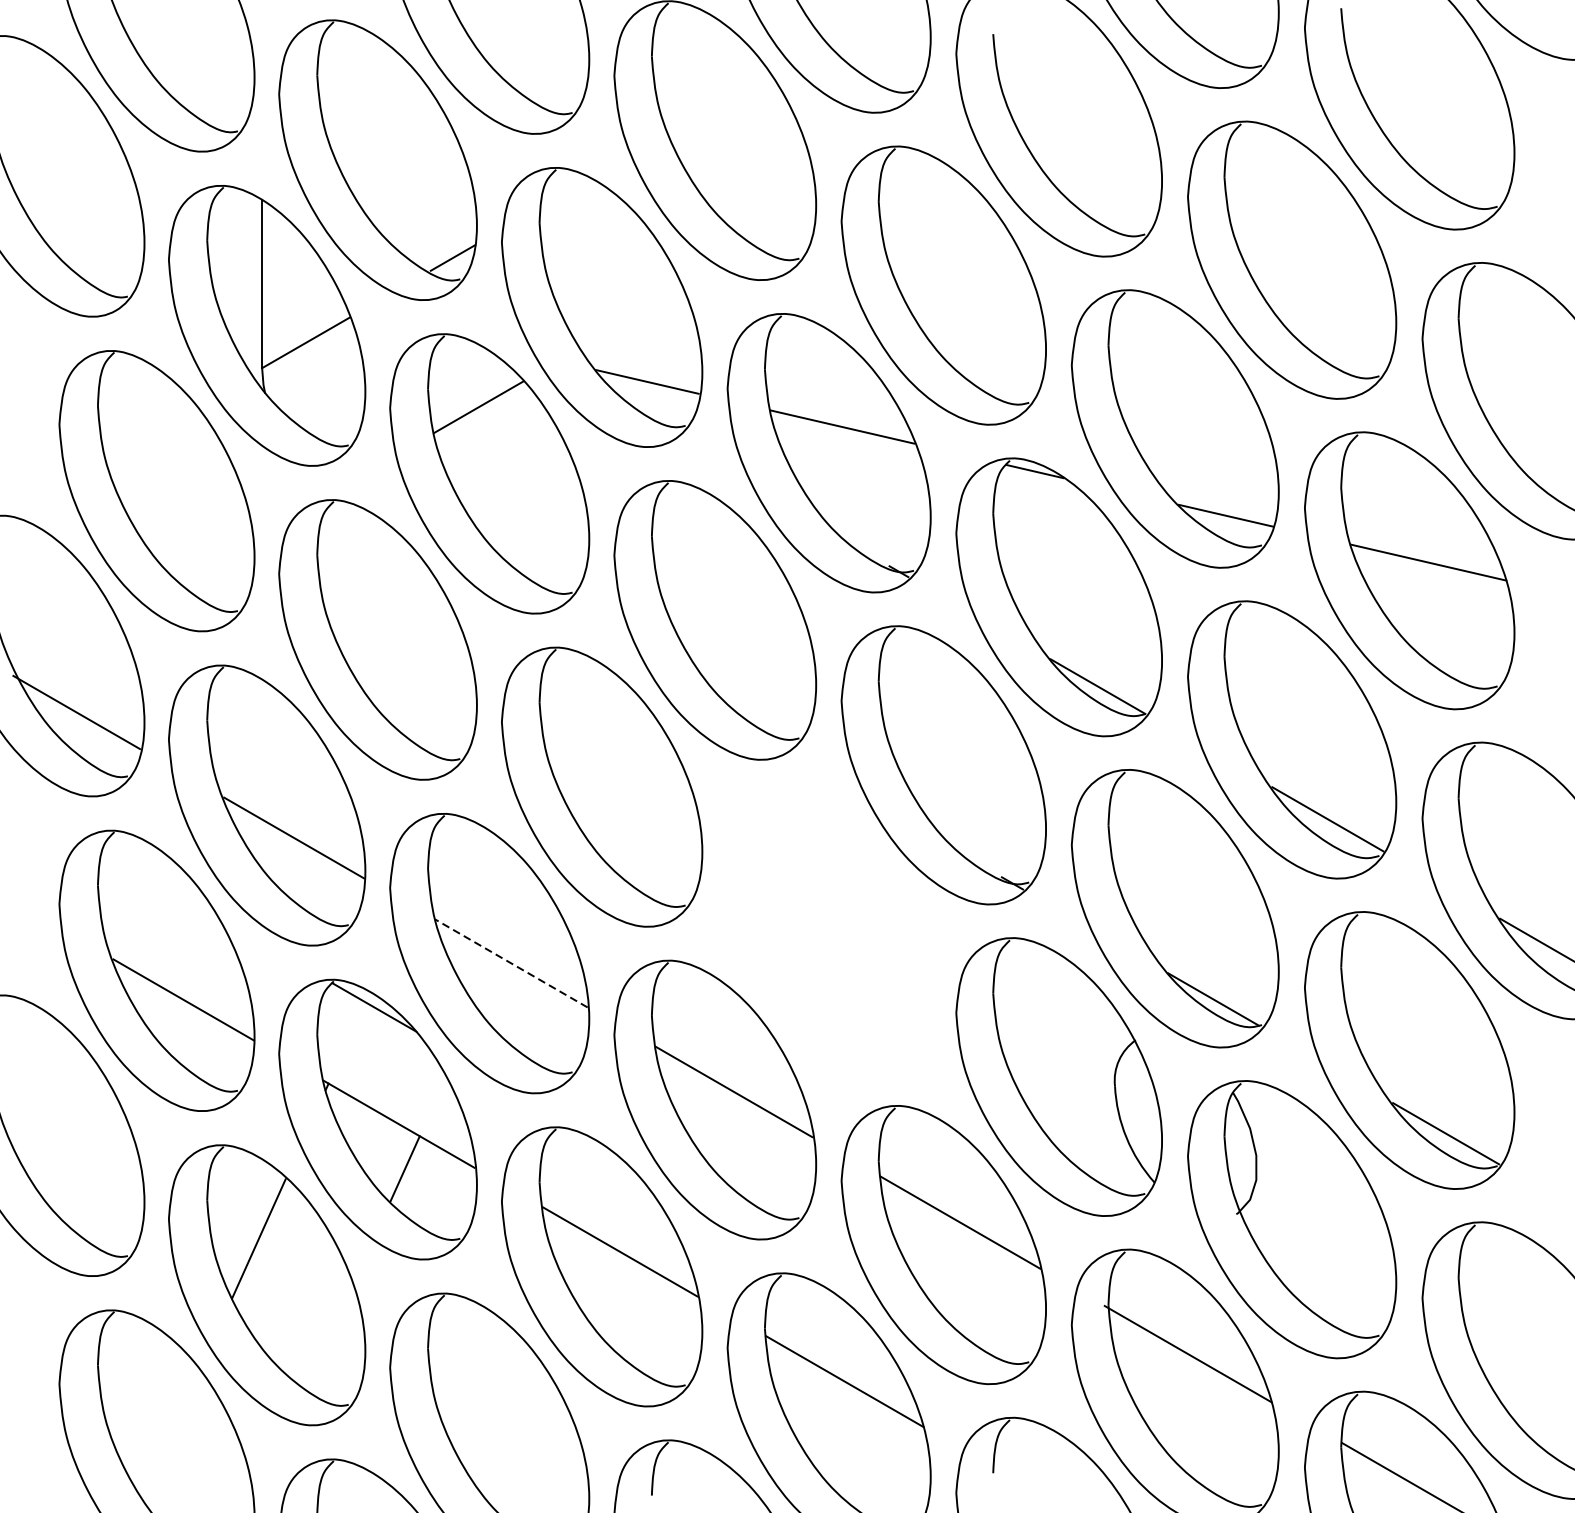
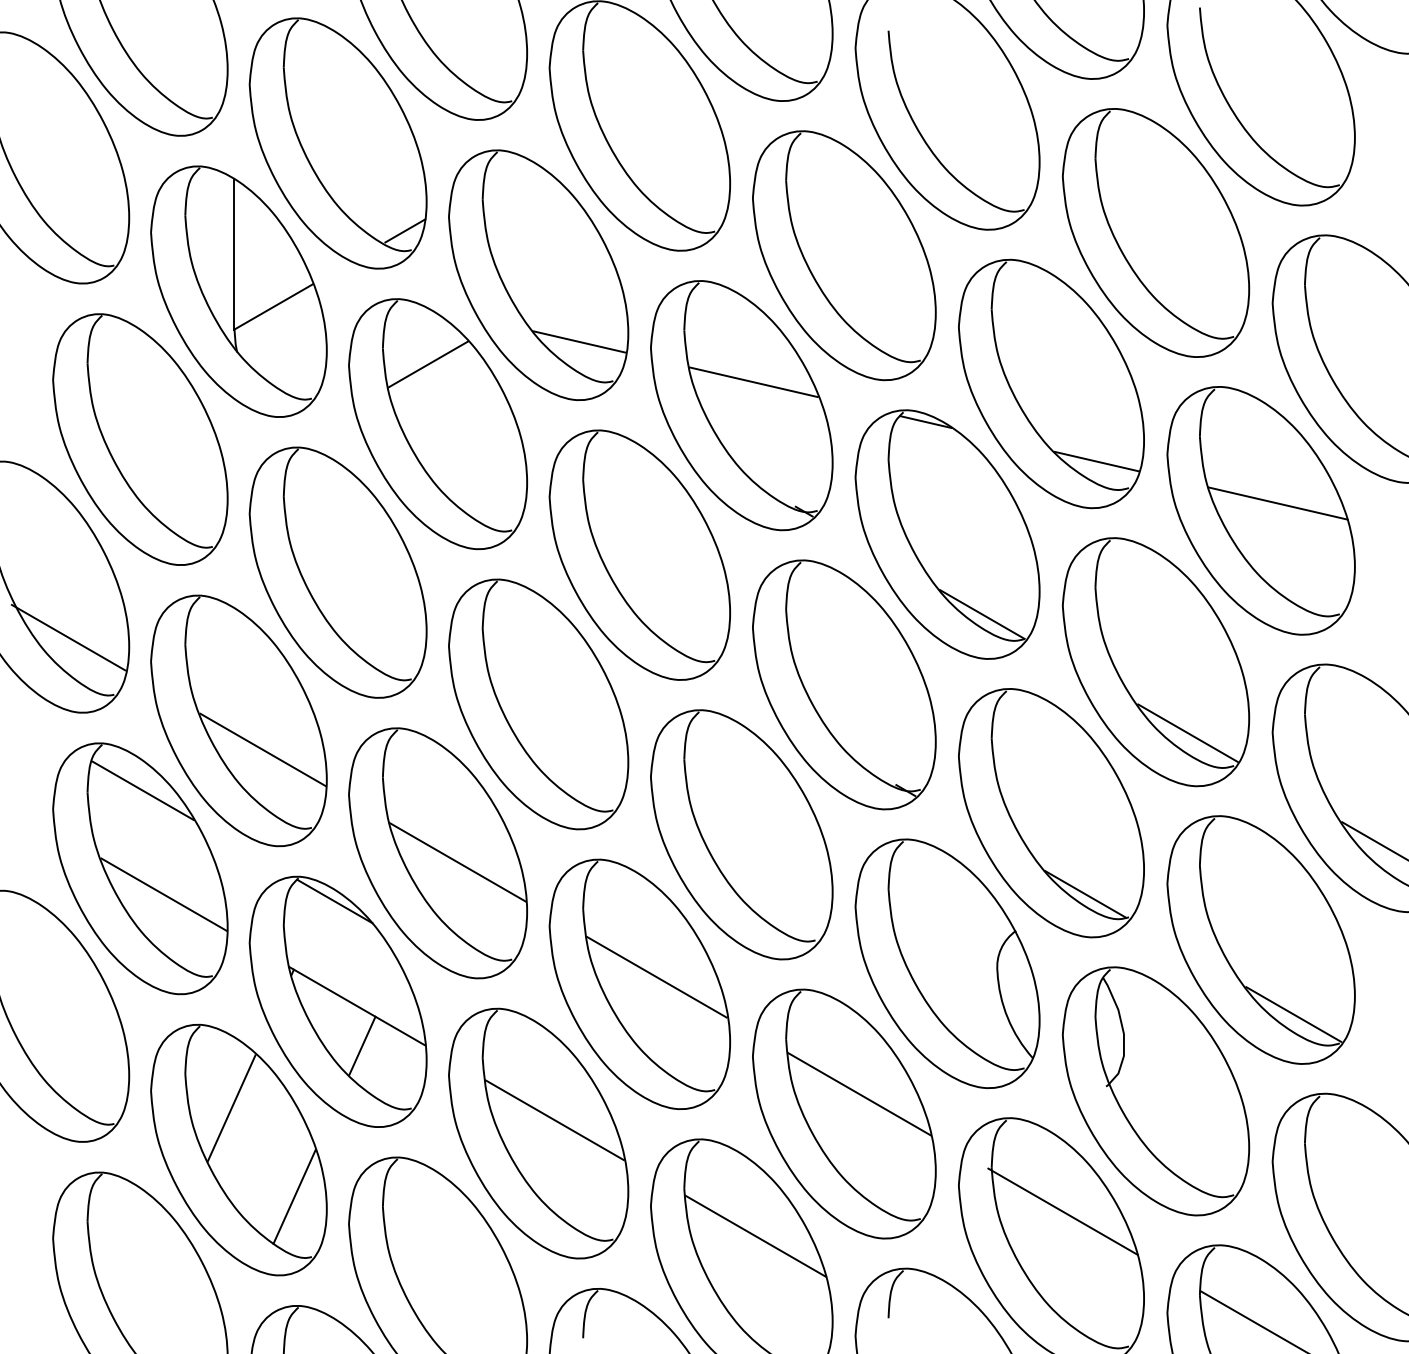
line: (159, 883) -> (142, 790), added
part: (828, 932) -> (741, 834), added
line: (511, 963) -> (457, 862), dashed -> solid
line: (329, 1337) -> (294, 1196), added

